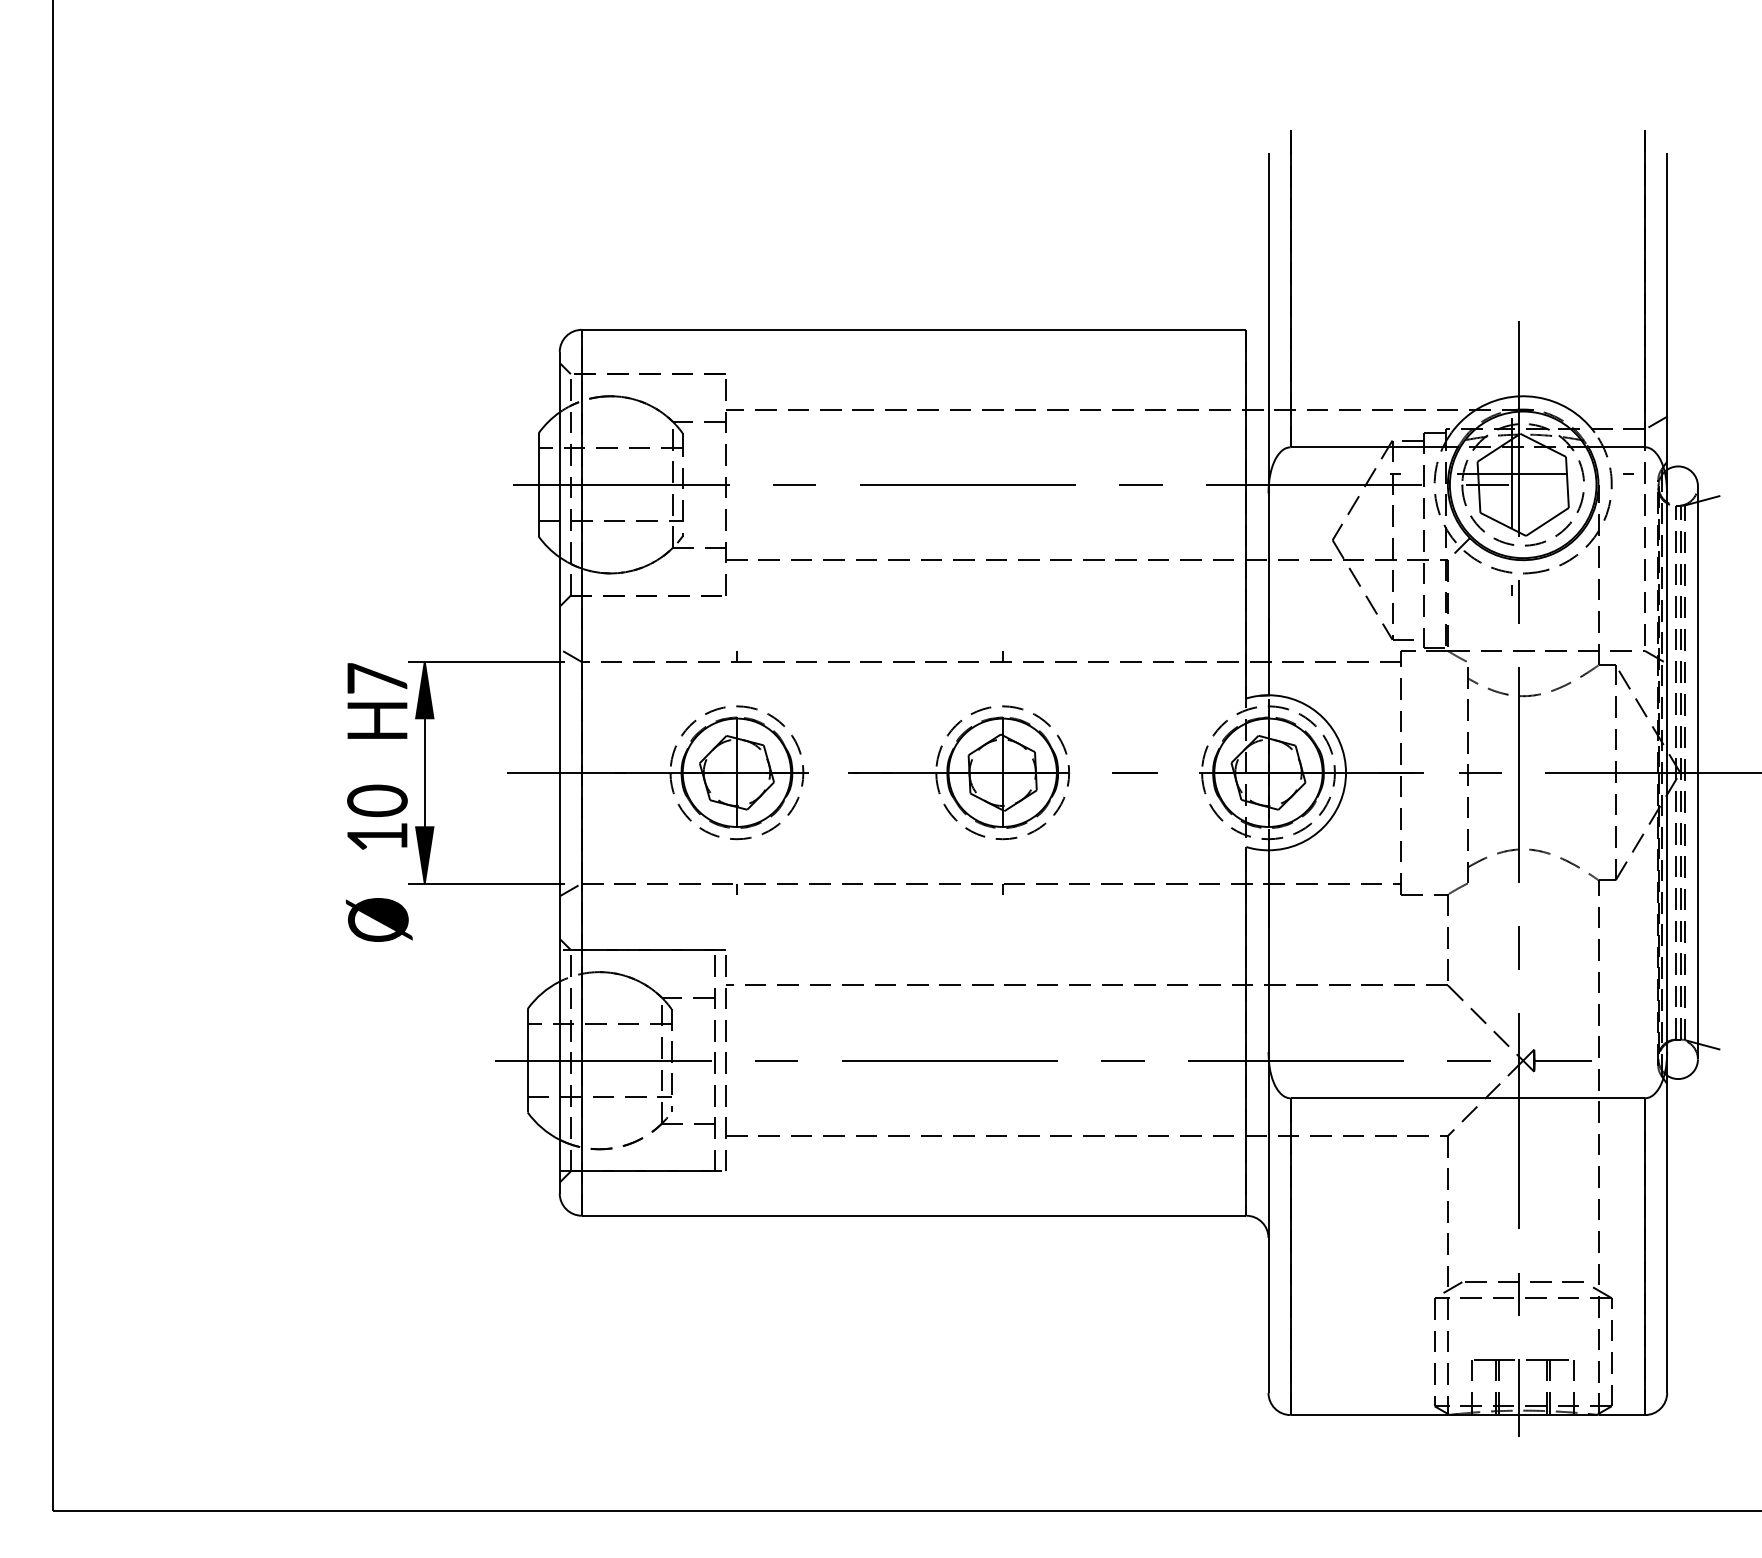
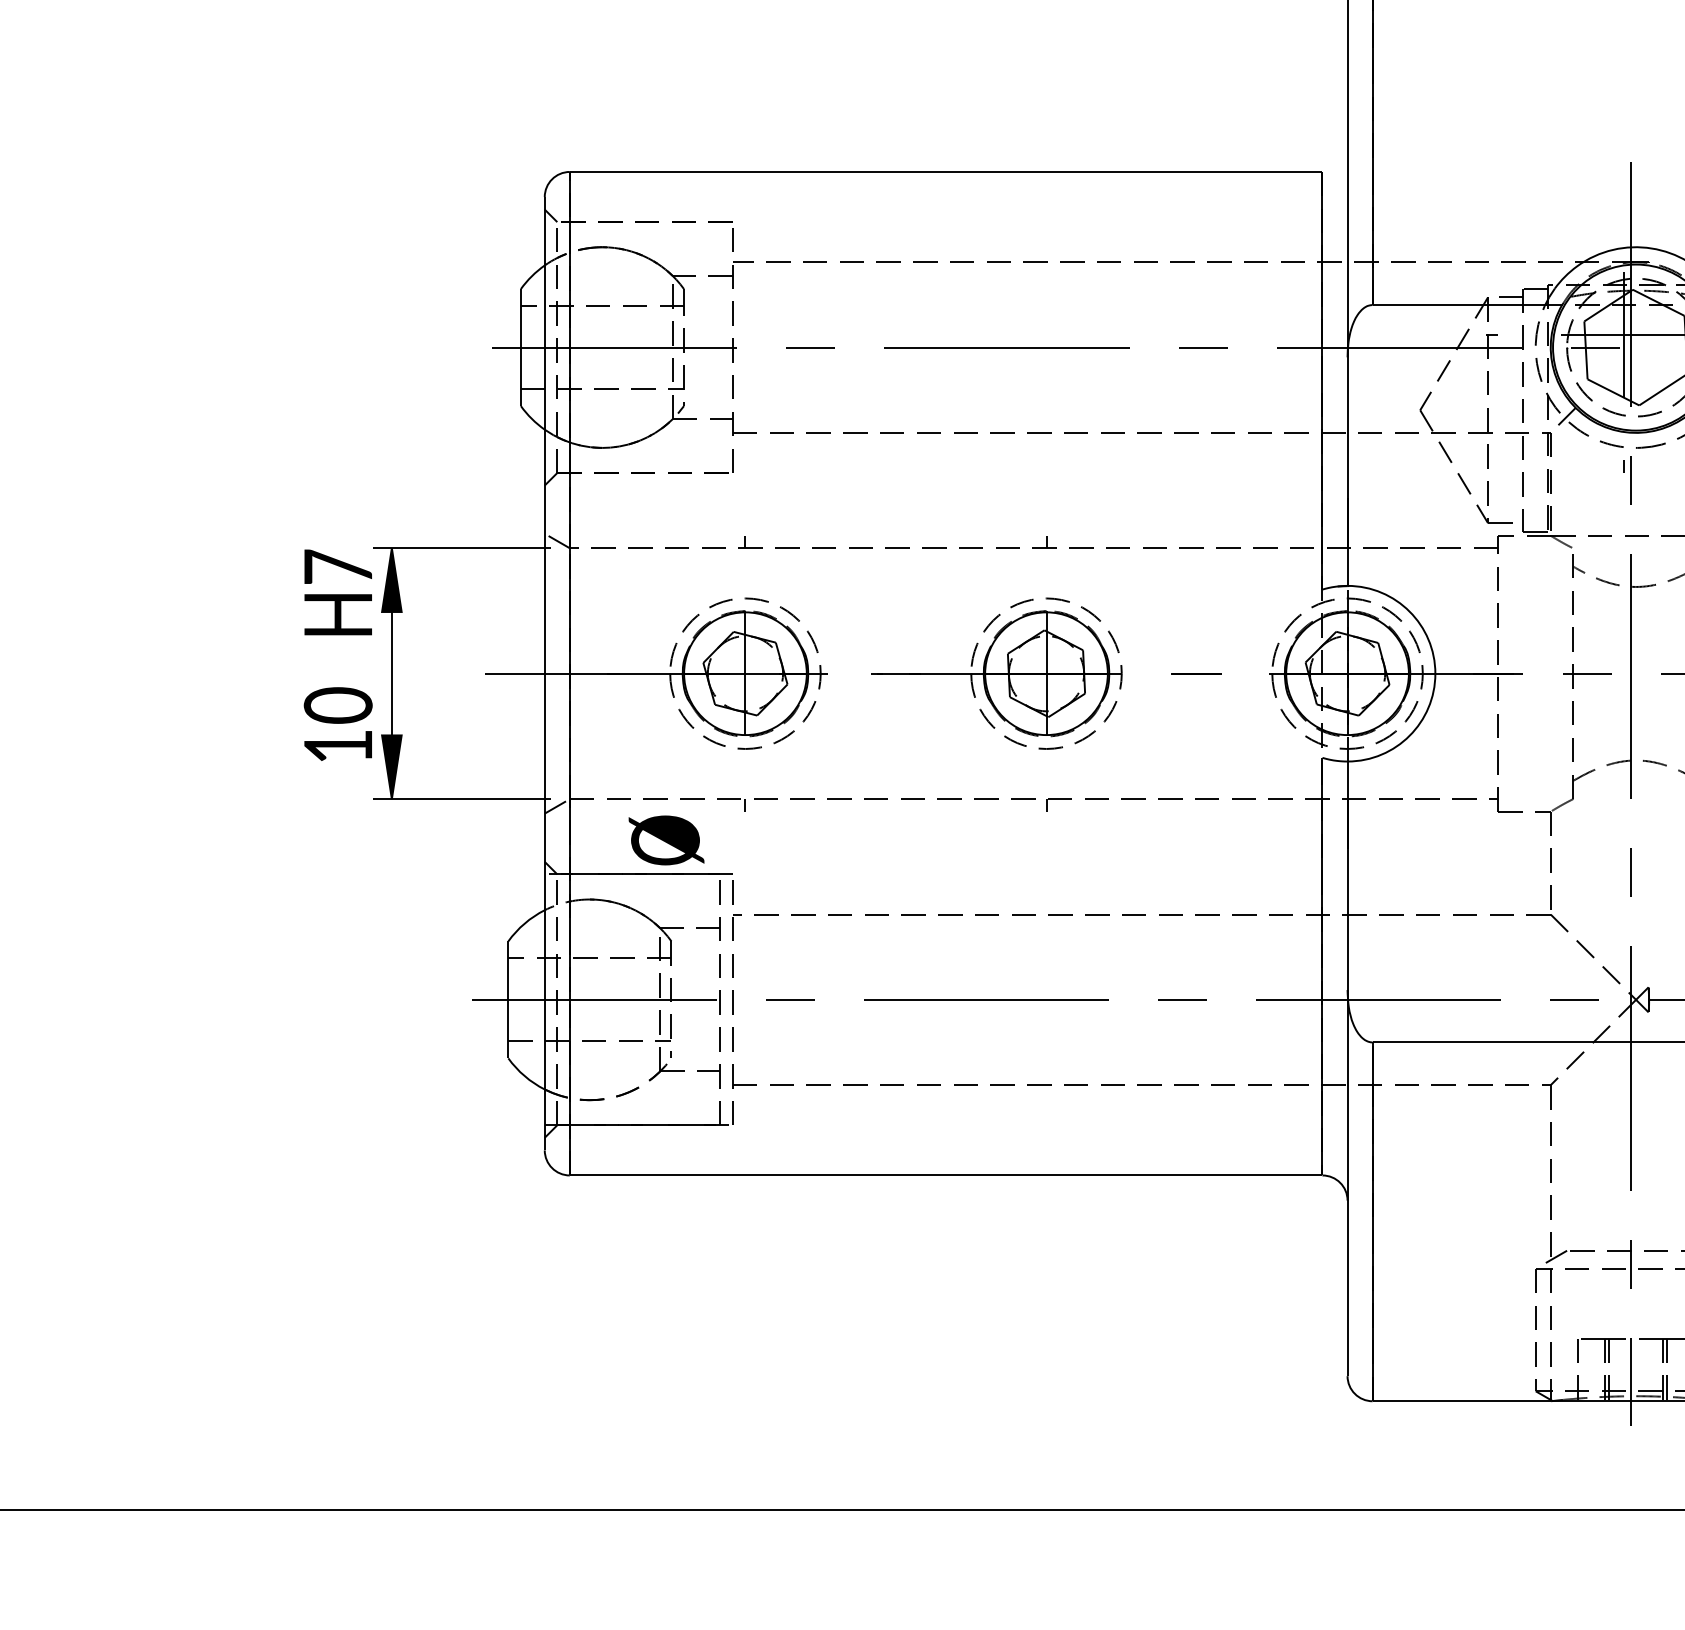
text: (378, 919) -> (665, 839), moved

